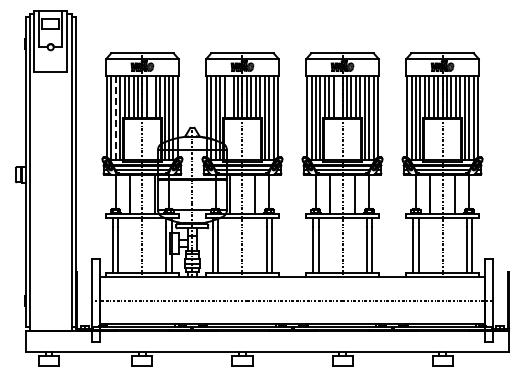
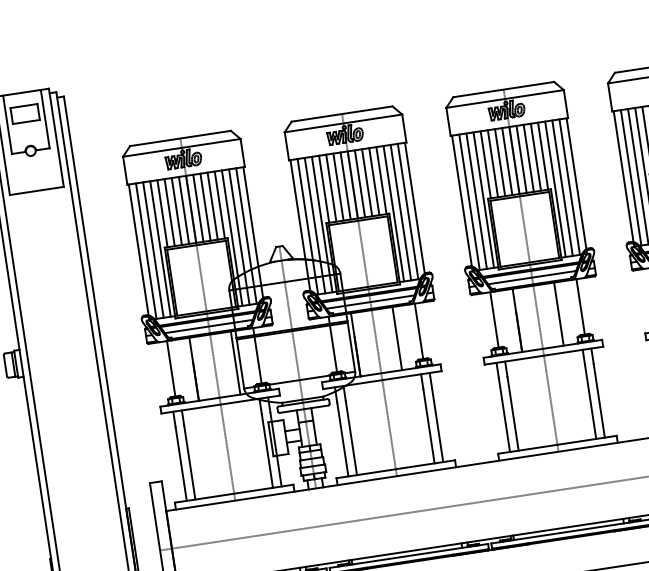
line: (151, 96) -> (205, 206), added
line: (229, 96) -> (331, 186), added
line: (338, 96) -> (507, 160), added
line: (115, 118) -> (152, 250), dashed -> solid

